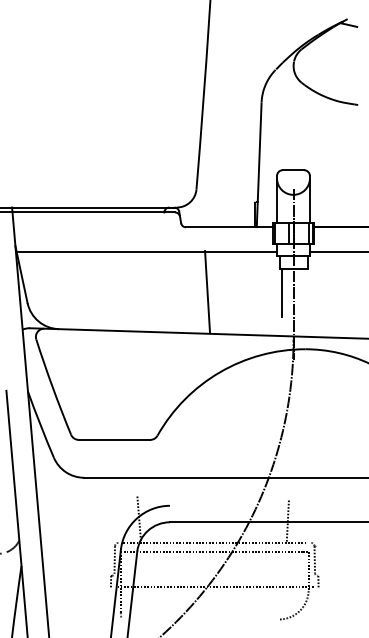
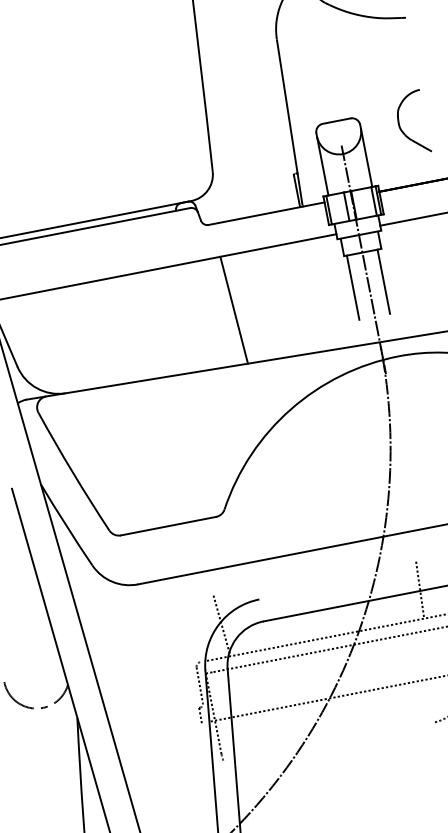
part: (339, 182) -> (401, 125), added
line: (207, 291) -> (234, 309), moved
line: (304, 293) -> (383, 282), added

